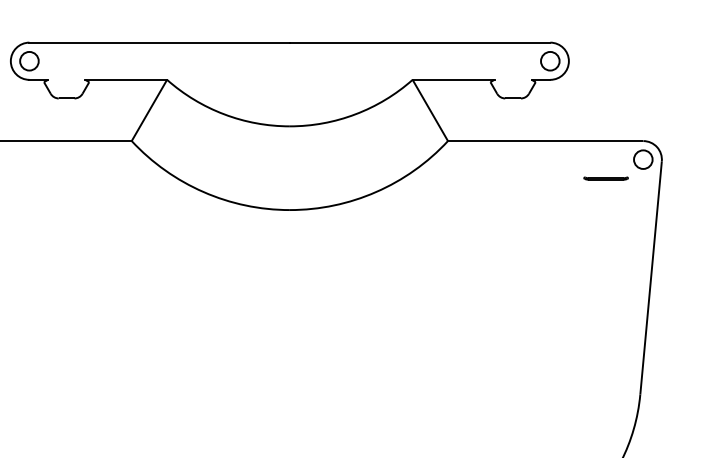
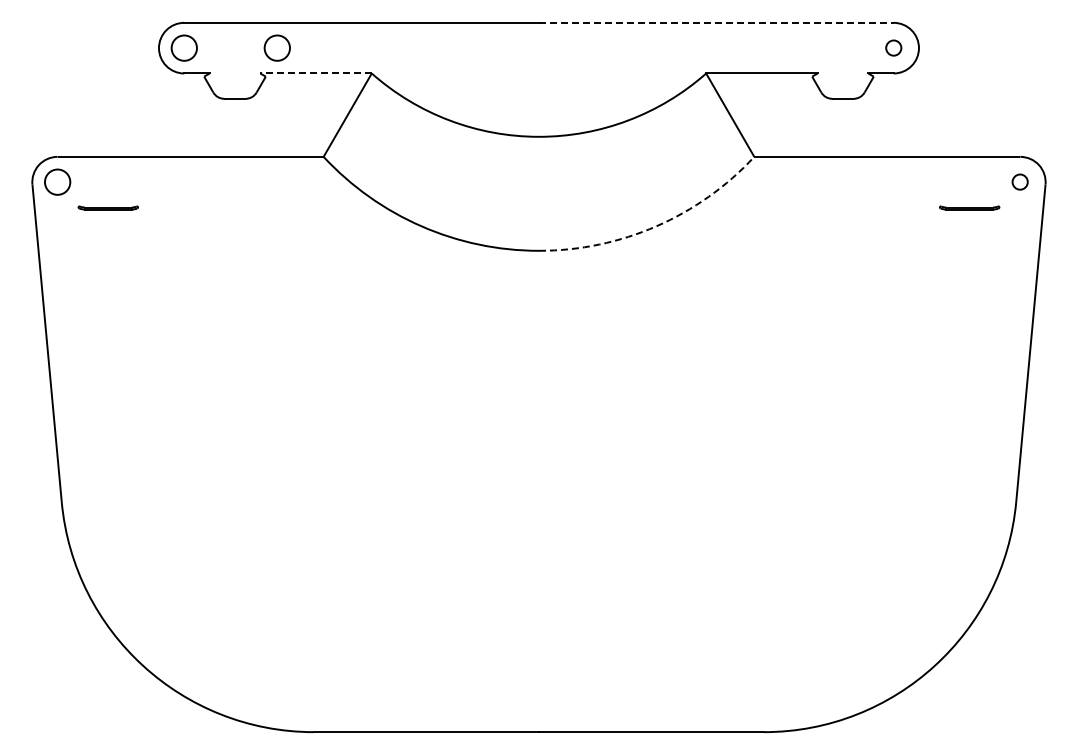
line: (420, 42) -> (716, 22), solid -> dashed
circle: (97, 60) -> (276, 47), added
circle: (550, 60) -> (893, 47), size x0.6
line: (126, 79) -> (316, 73), solid -> dashed
circle: (642, 159) -> (1019, 181), size x0.6
arc: (376, 192) -> (656, 226), solid -> dashed

